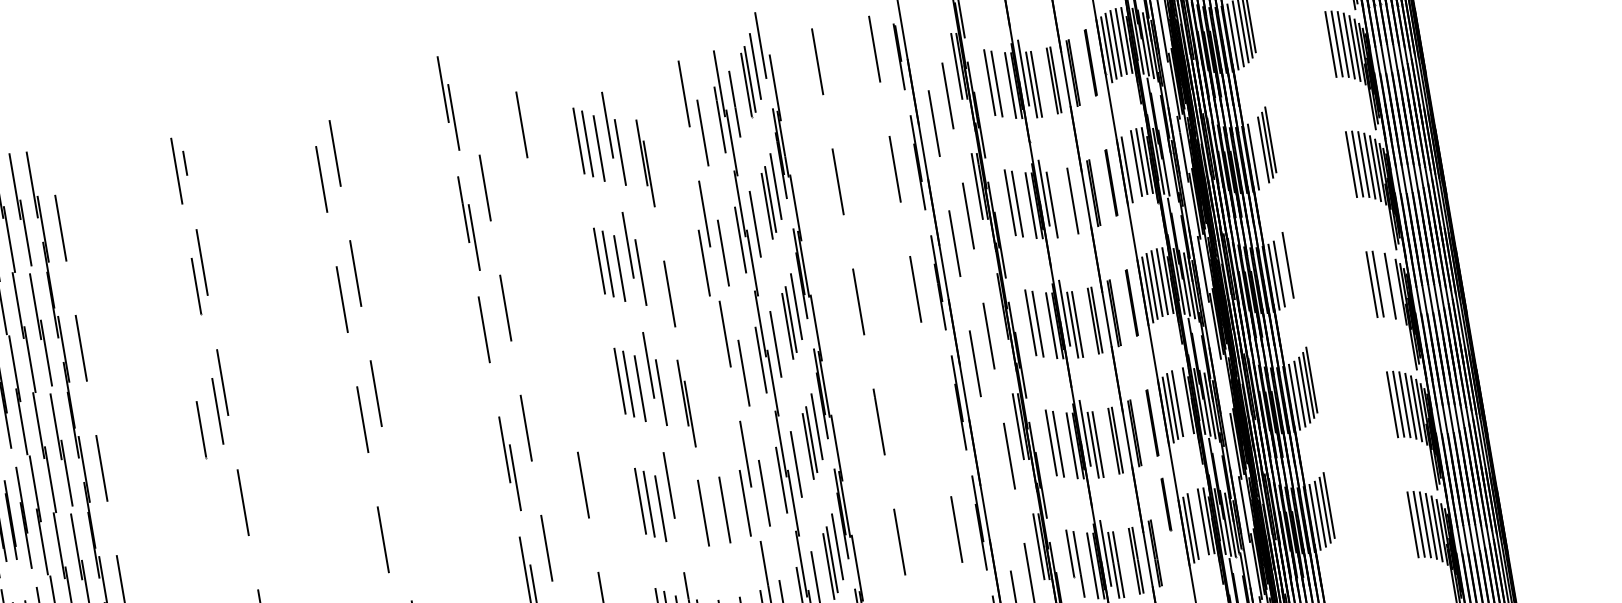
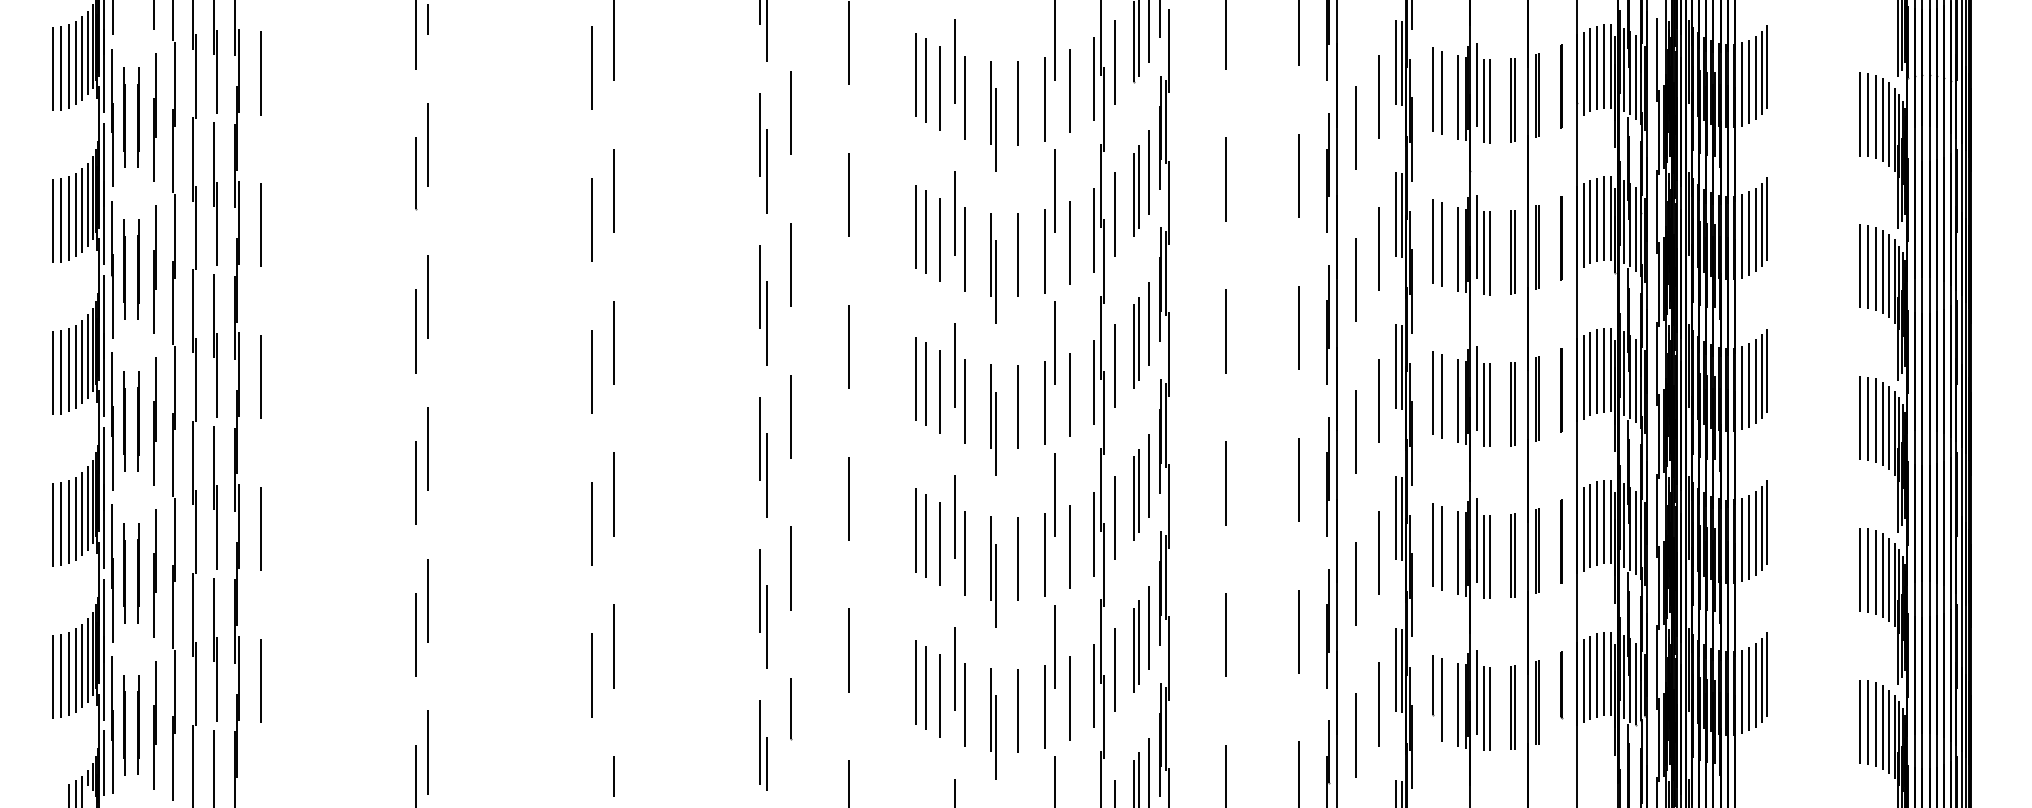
line: (683, 143) -> (1044, 99), added
line: (663, 149) -> (1018, 103), added
line: (1258, 153) -> (1748, 233), added
line: (1131, 165) -> (1589, 221), added
line: (1169, 165) -> (1636, 229), added
line: (1076, 199) -> (1515, 251), added
line: (1057, 204) -> (1490, 253), added
line: (542, 244) -> (849, 194), added
line: (1291, 259) -> (1766, 370), added
line: (683, 269) -> (1017, 254), added
line: (1284, 269) -> (1755, 381), added
line: (662, 272) -> (991, 254), added
line: (1384, 284) -> (1875, 420), added
line: (1396, 288) -> (1889, 427), added
line: (998, 306) -> (1396, 366), added
line: (494, 357) -> (767, 323), added
line: (562, 364) -> (849, 346), added
line: (724, 383) -> (1044, 403), added
line: (704, 389) -> (1018, 406), added
line: (1223, 389) -> (1656, 515), added
line: (1182, 401) -> (1603, 522), added
line: (935, 409) -> (1298, 479), added
line: (202, 429) -> (392, 350), removed
line: (995, 483) -> (1356, 583), added
line: (1332, 500) -> (1766, 674), added
line: (1166, 504) -> (1561, 685), moved
line: (681, 512) -> (964, 553), added
line: (397, 513) -> (614, 494), added
line: (1198, 523) -> (1596, 675), added
line: (238, 531) -> (415, 483), added
line: (710, 533) -> (995, 585), added

